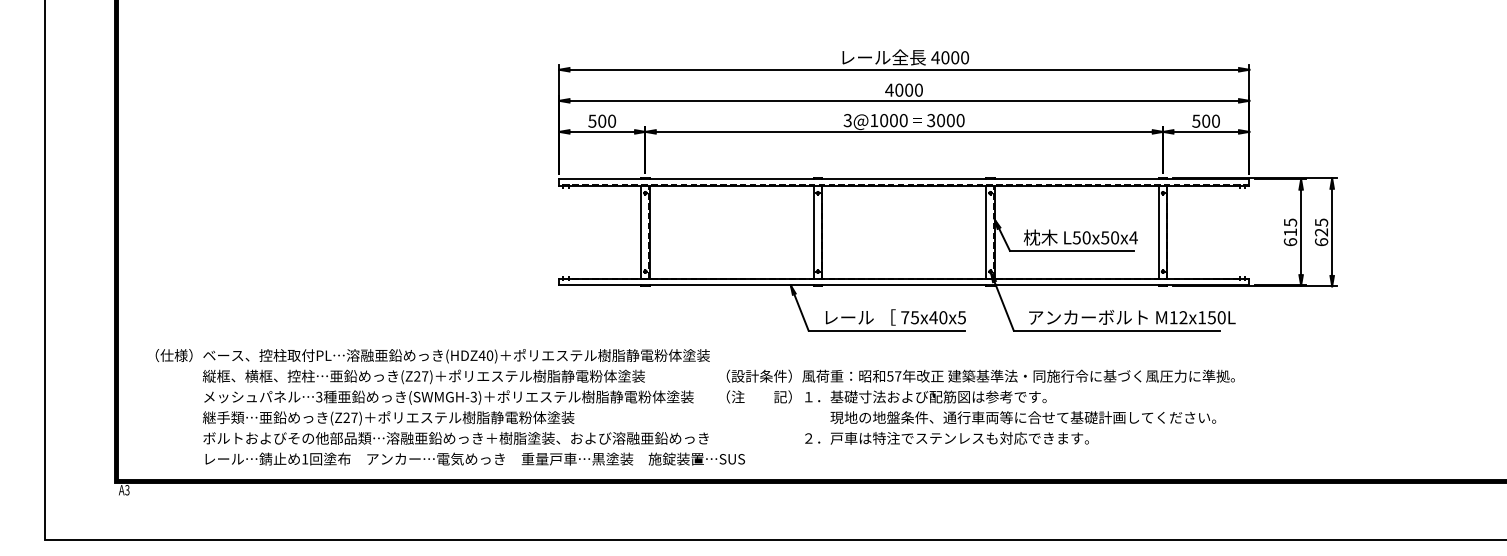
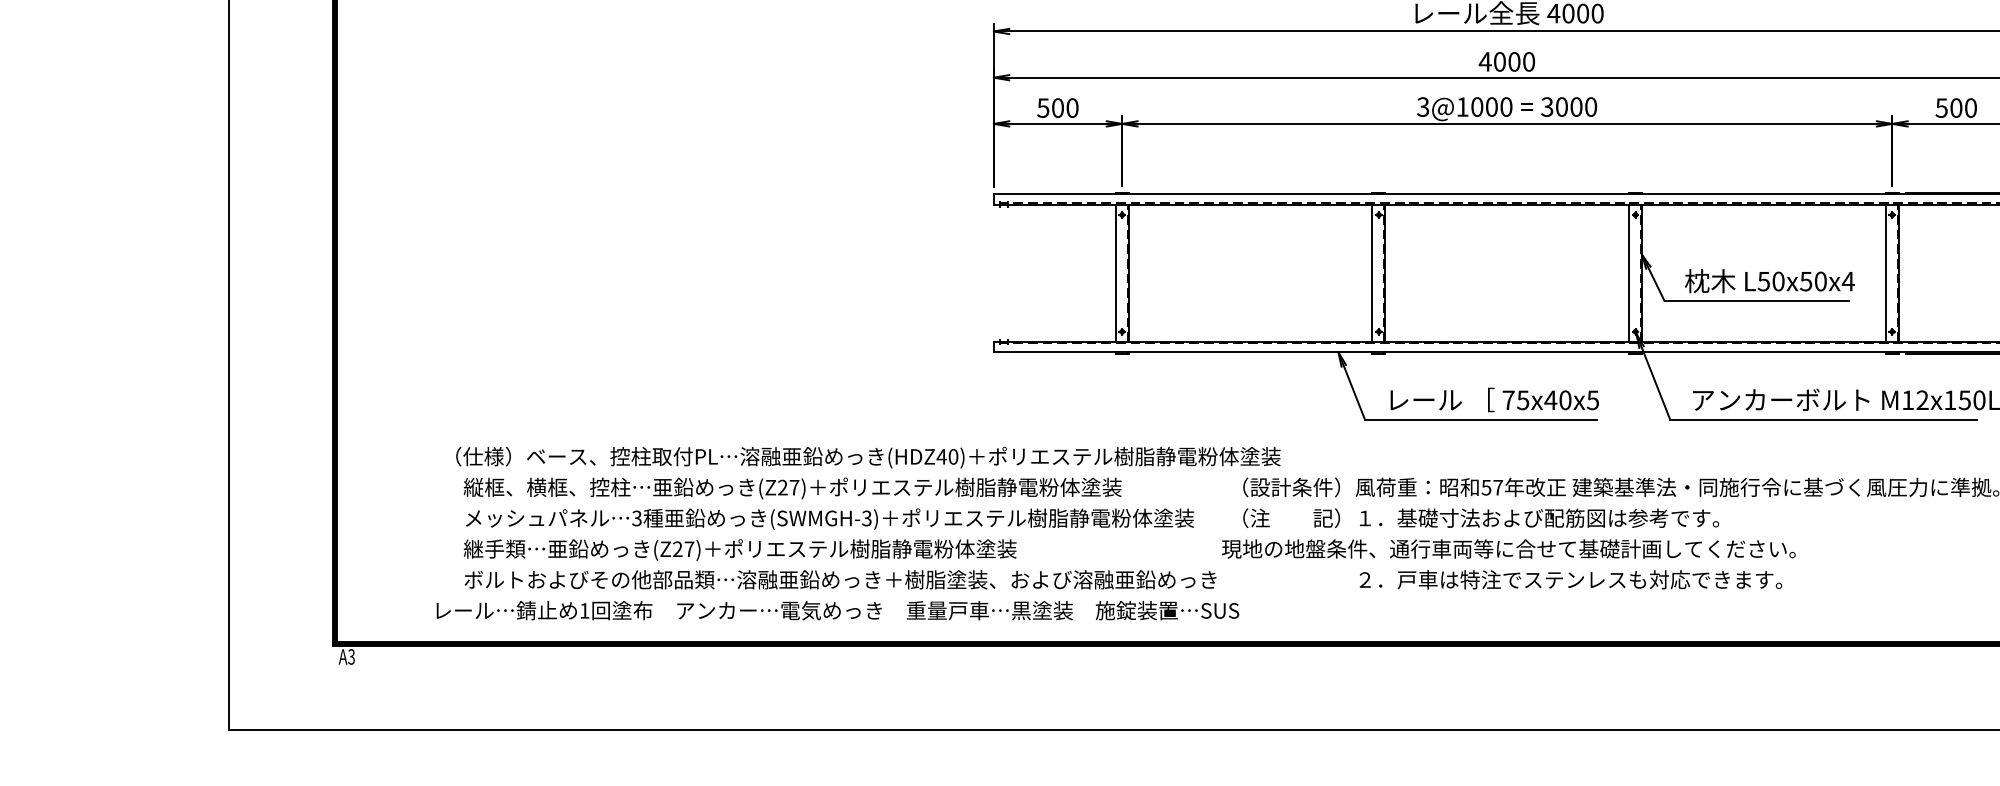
text: (432, 356) -> (867, 458), moved
text: (1023, 417) -> (1509, 548), moved
text: (474, 458) -> (836, 609), moved

